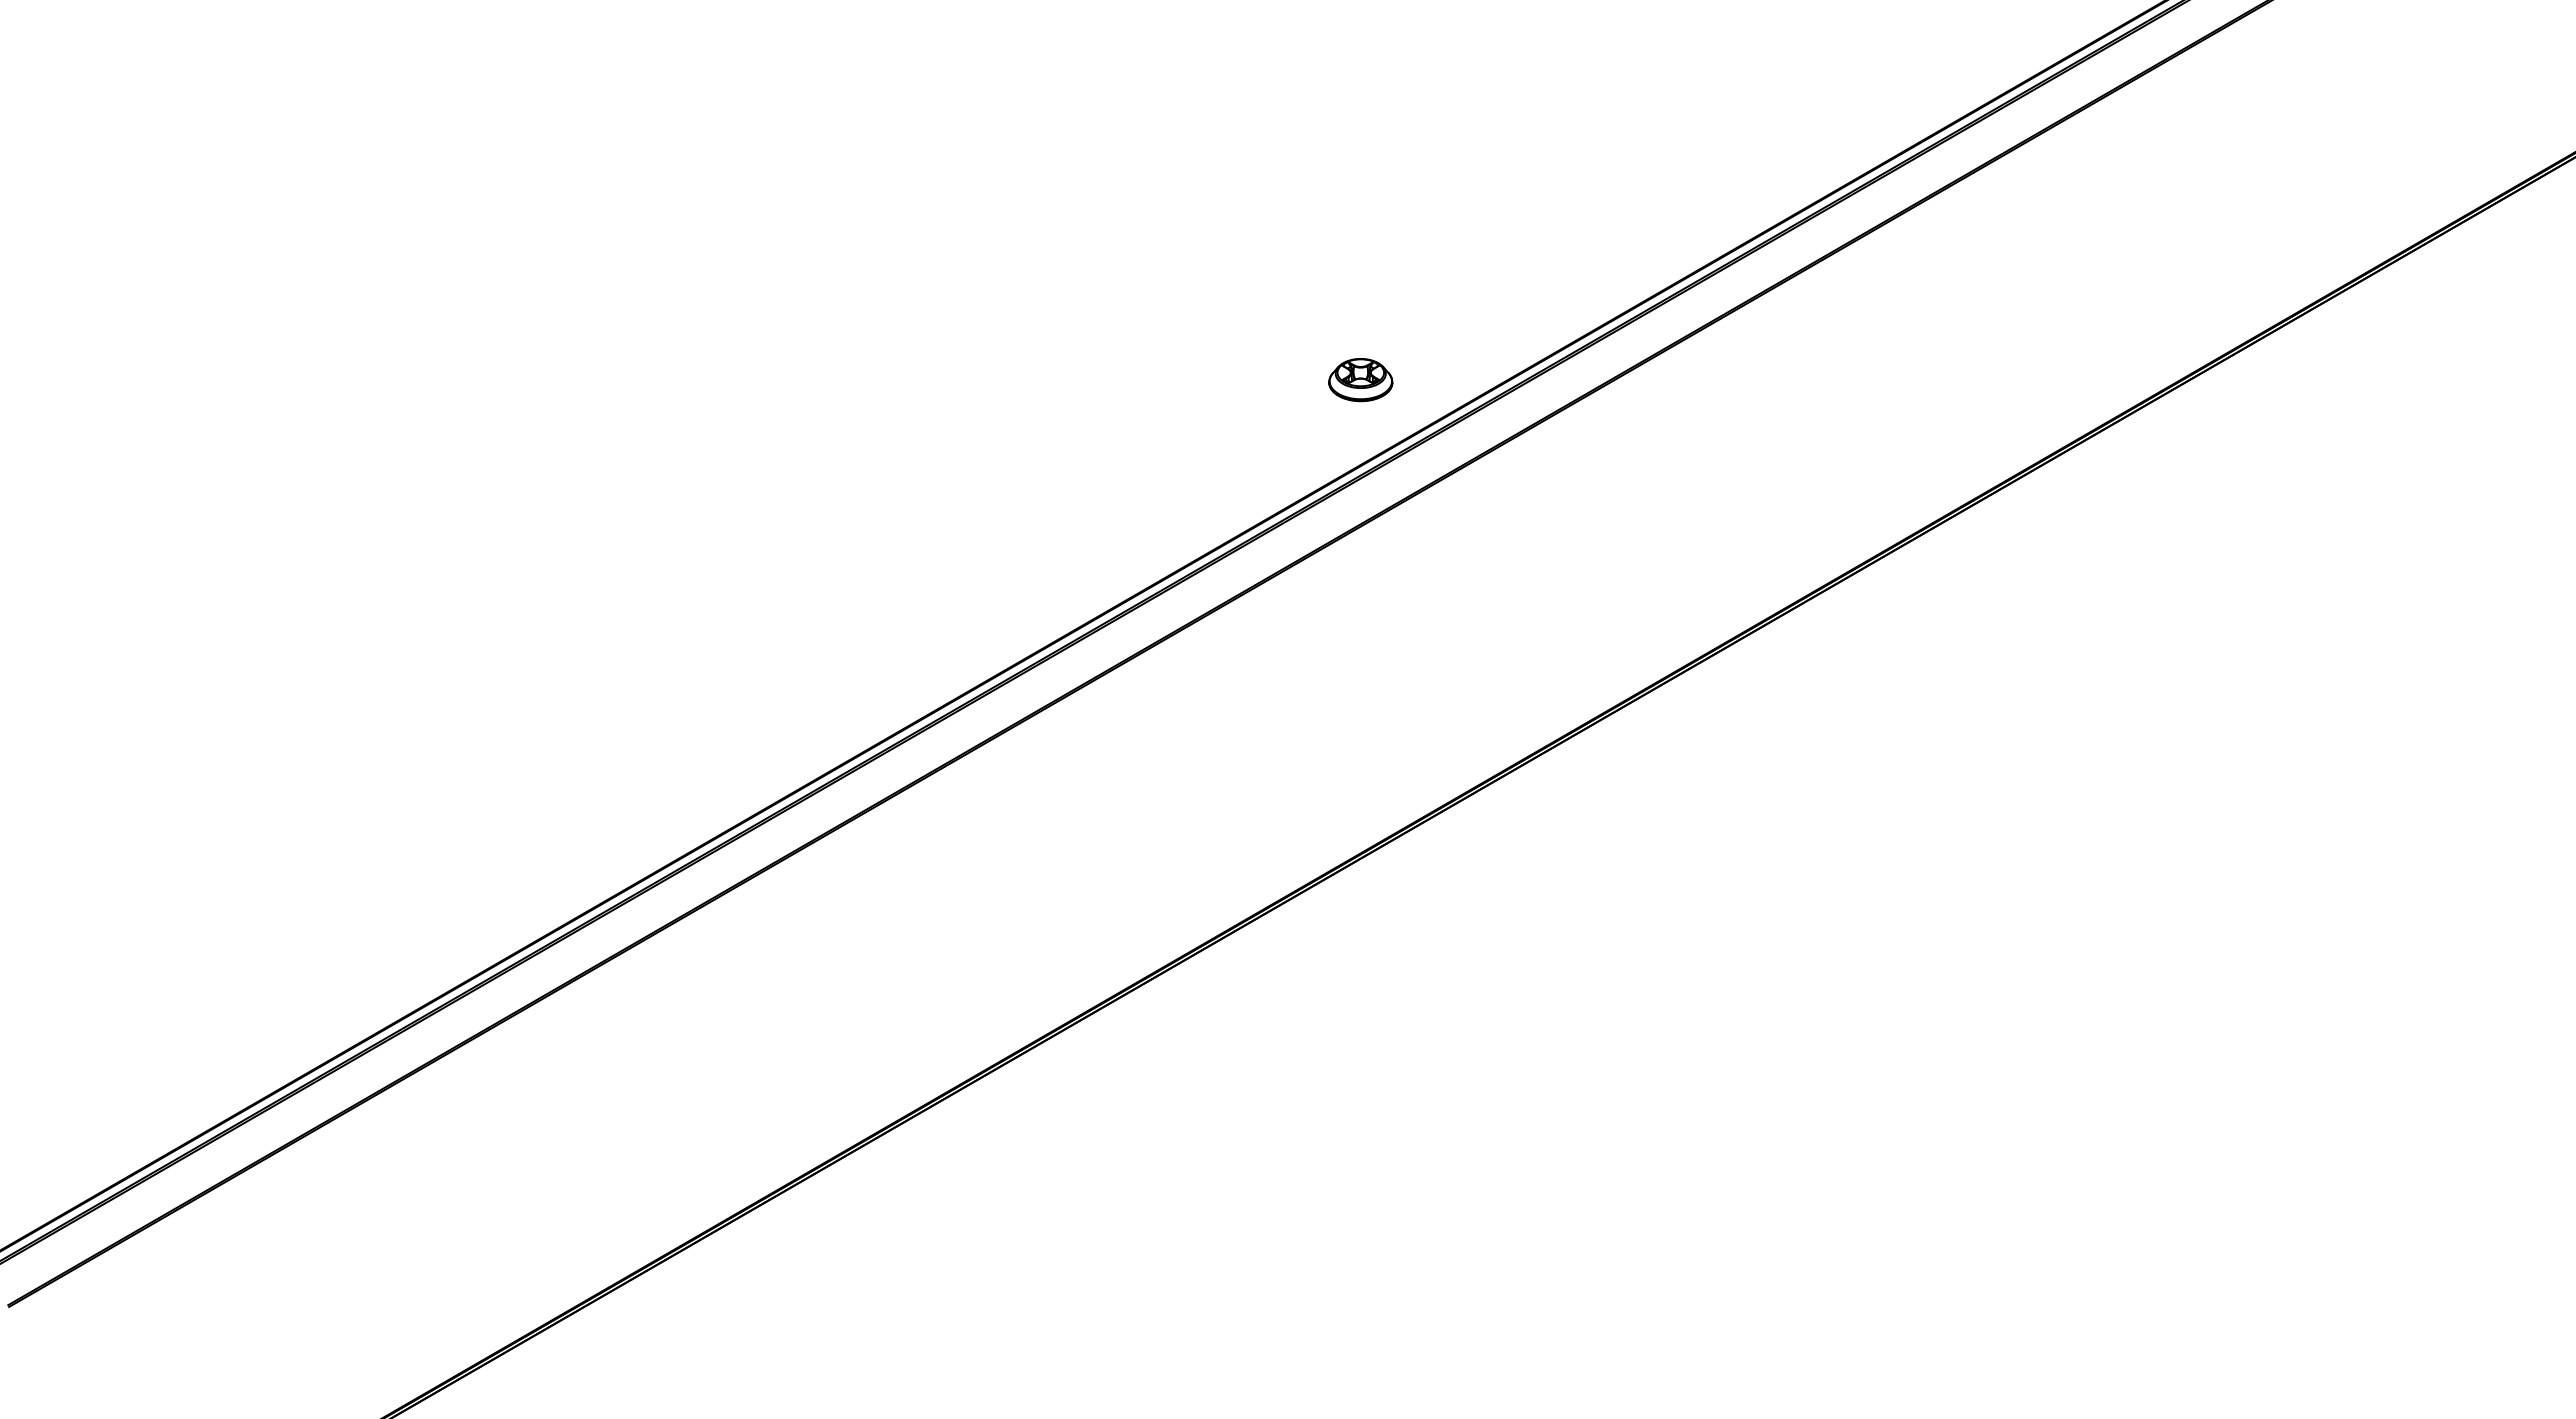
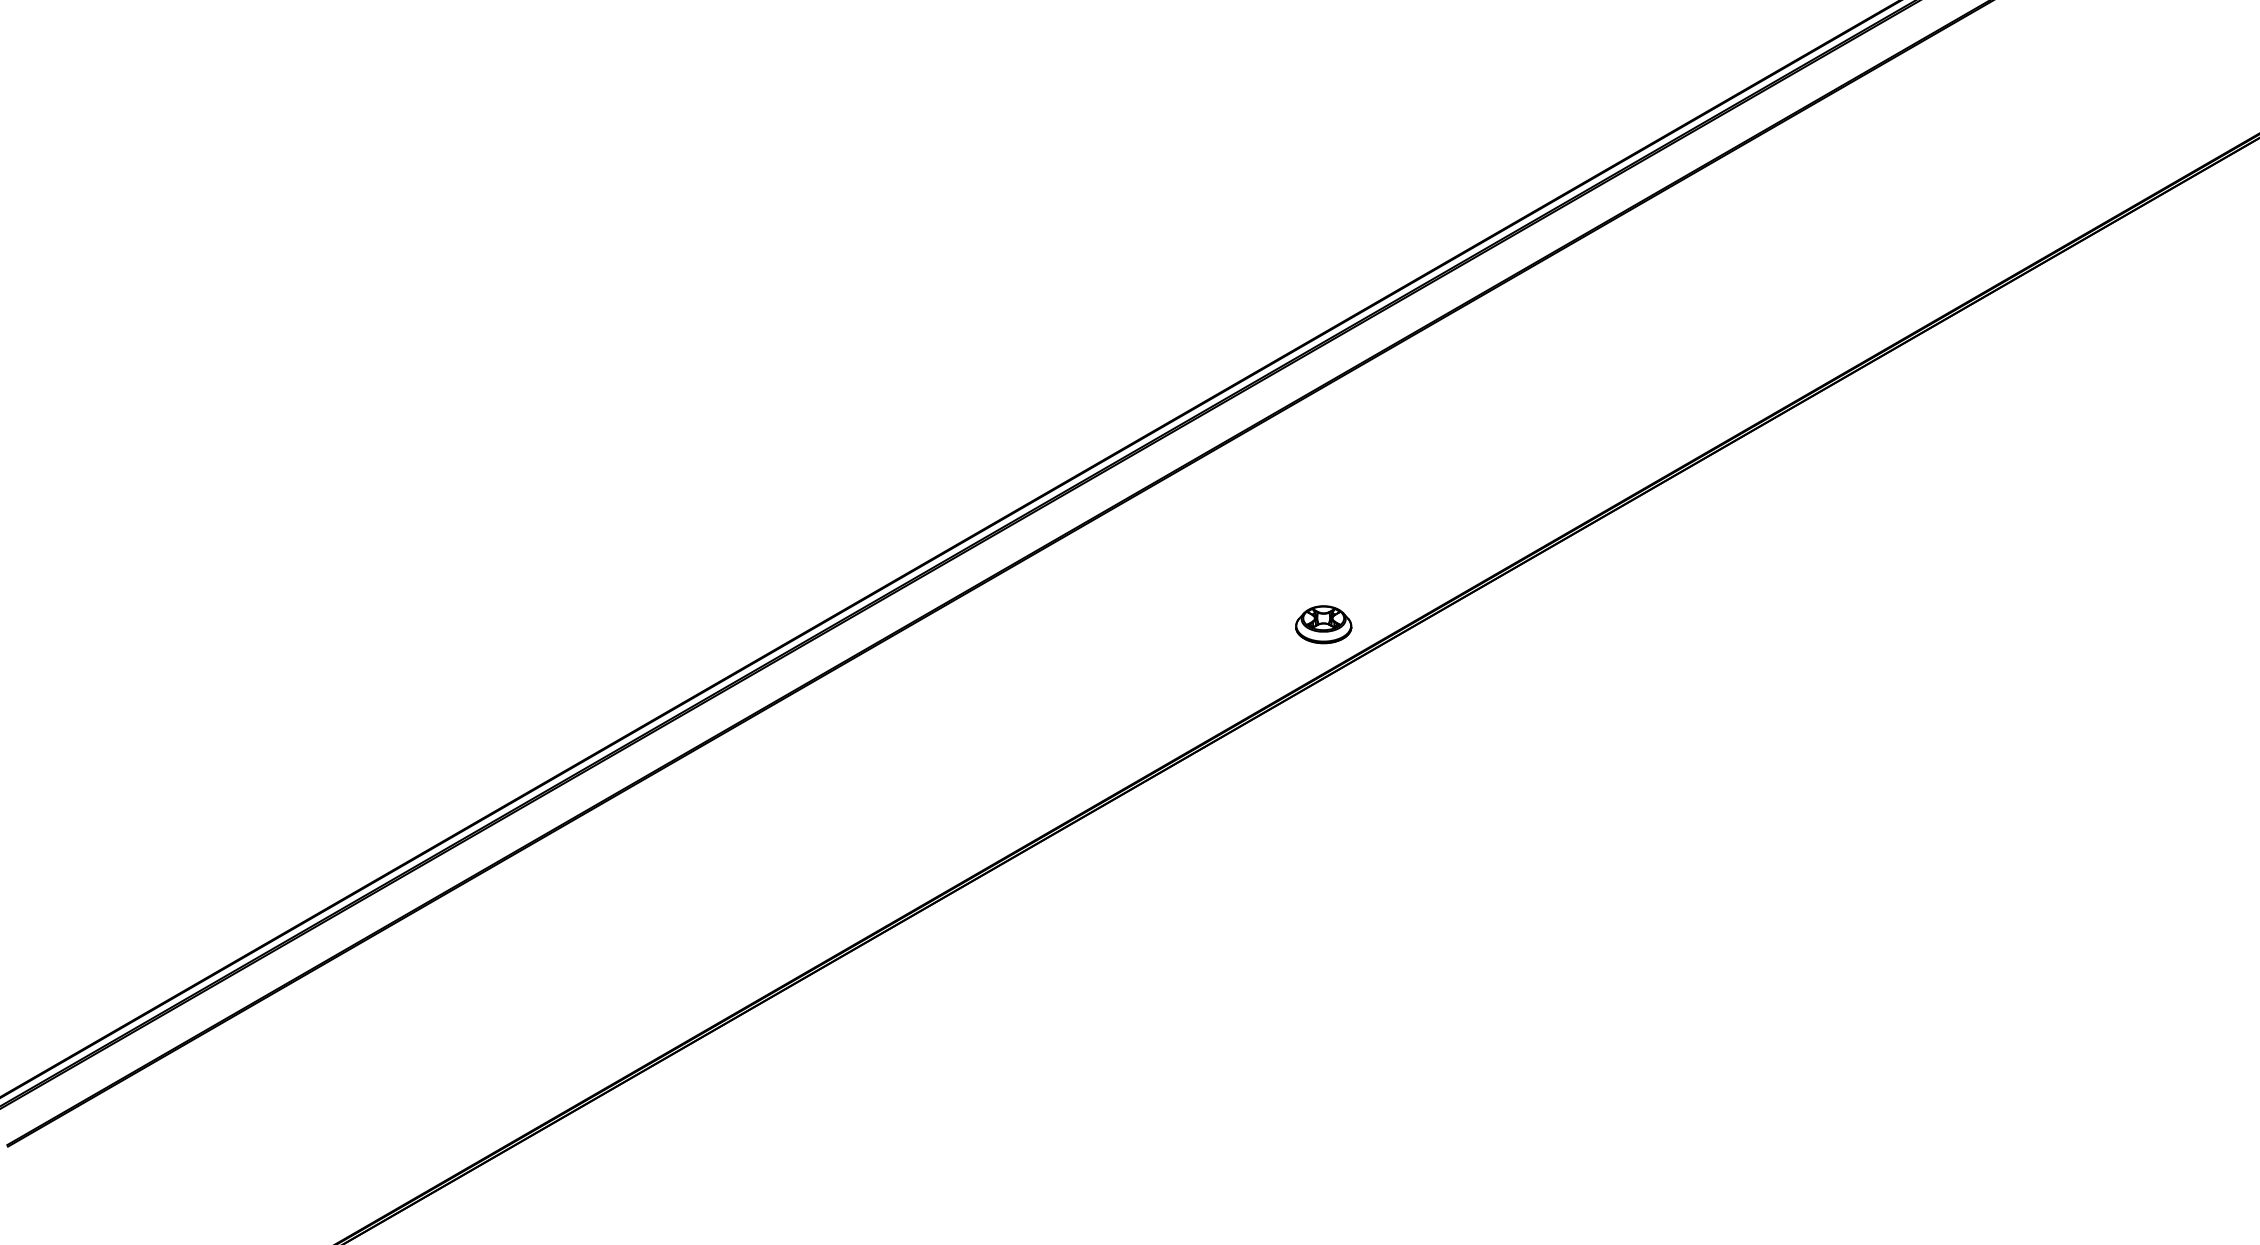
part: (1360, 380) -> (1323, 625), moved

